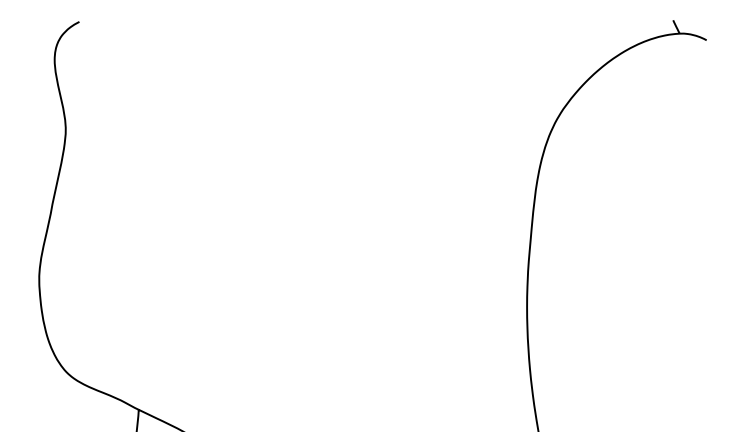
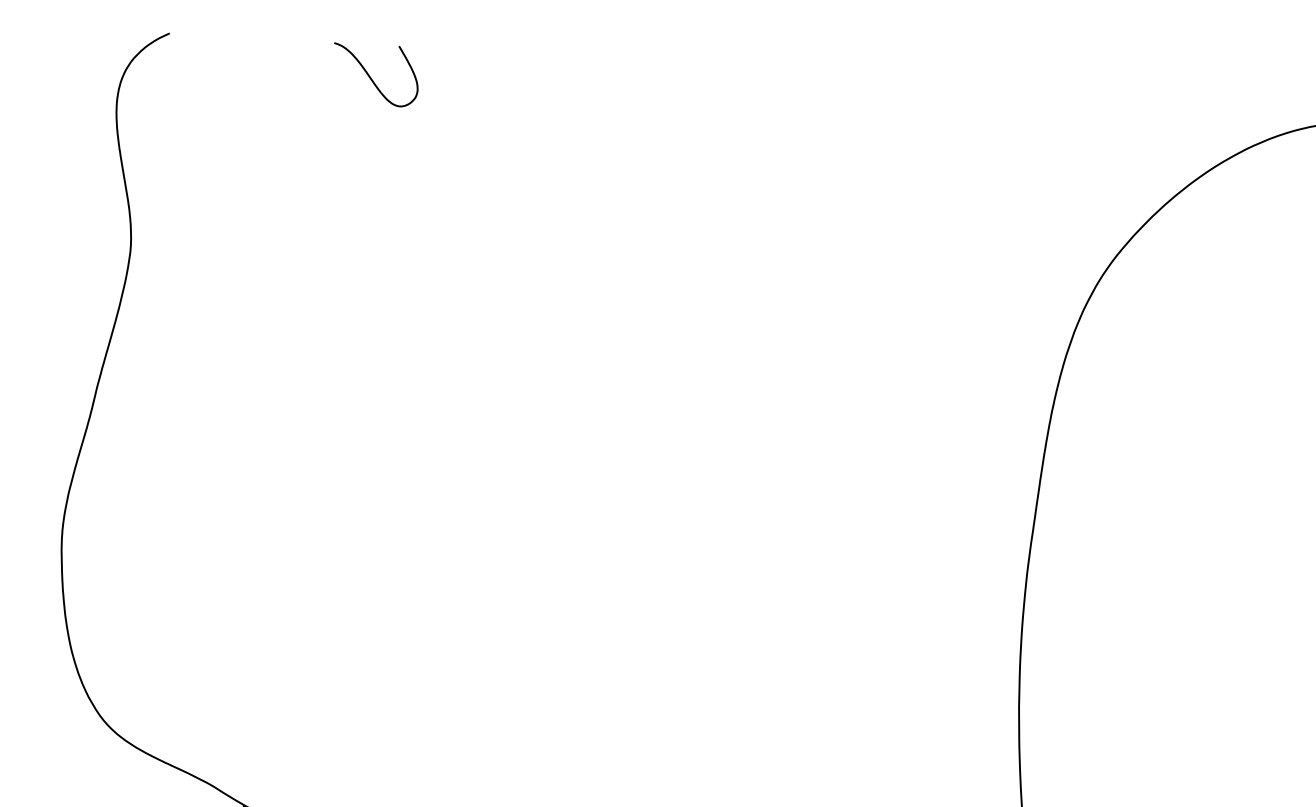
curve: (183, 38) -> (373, 77), added

